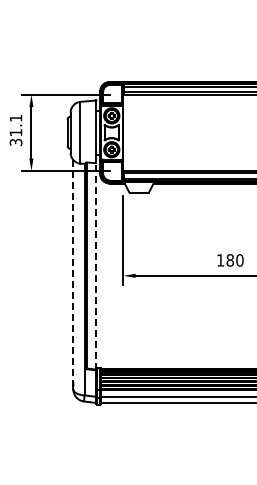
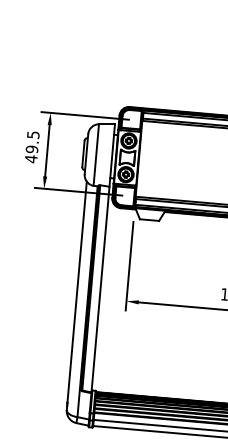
text: (15, 130) -> (31, 147), 31.1 -> 49.5
line: (96, 265) -> (100, 288), dashed -> solid
line: (73, 270) -> (77, 291), dashed -> solid

